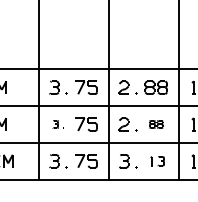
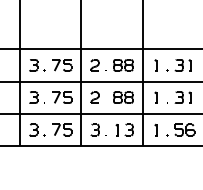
part: (57, 124) -> (36, 97), size x1.67
part: (156, 124) -> (123, 97), size x1.67
part: (157, 160) -> (124, 129), size x1.43

